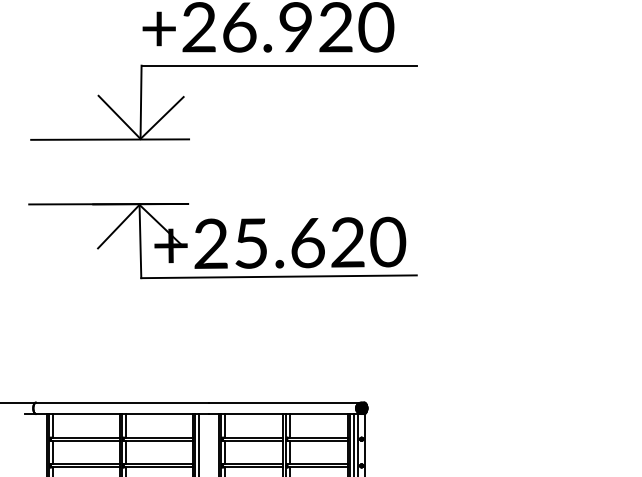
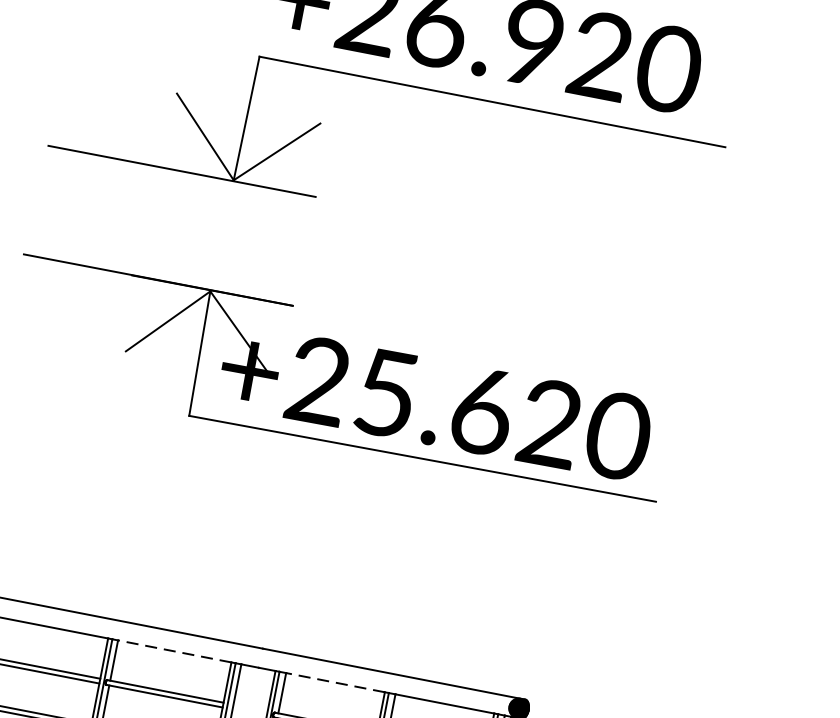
line: (159, 414) -> (175, 652), solid -> dashed
line: (253, 414) -> (334, 683), solid -> dashed

